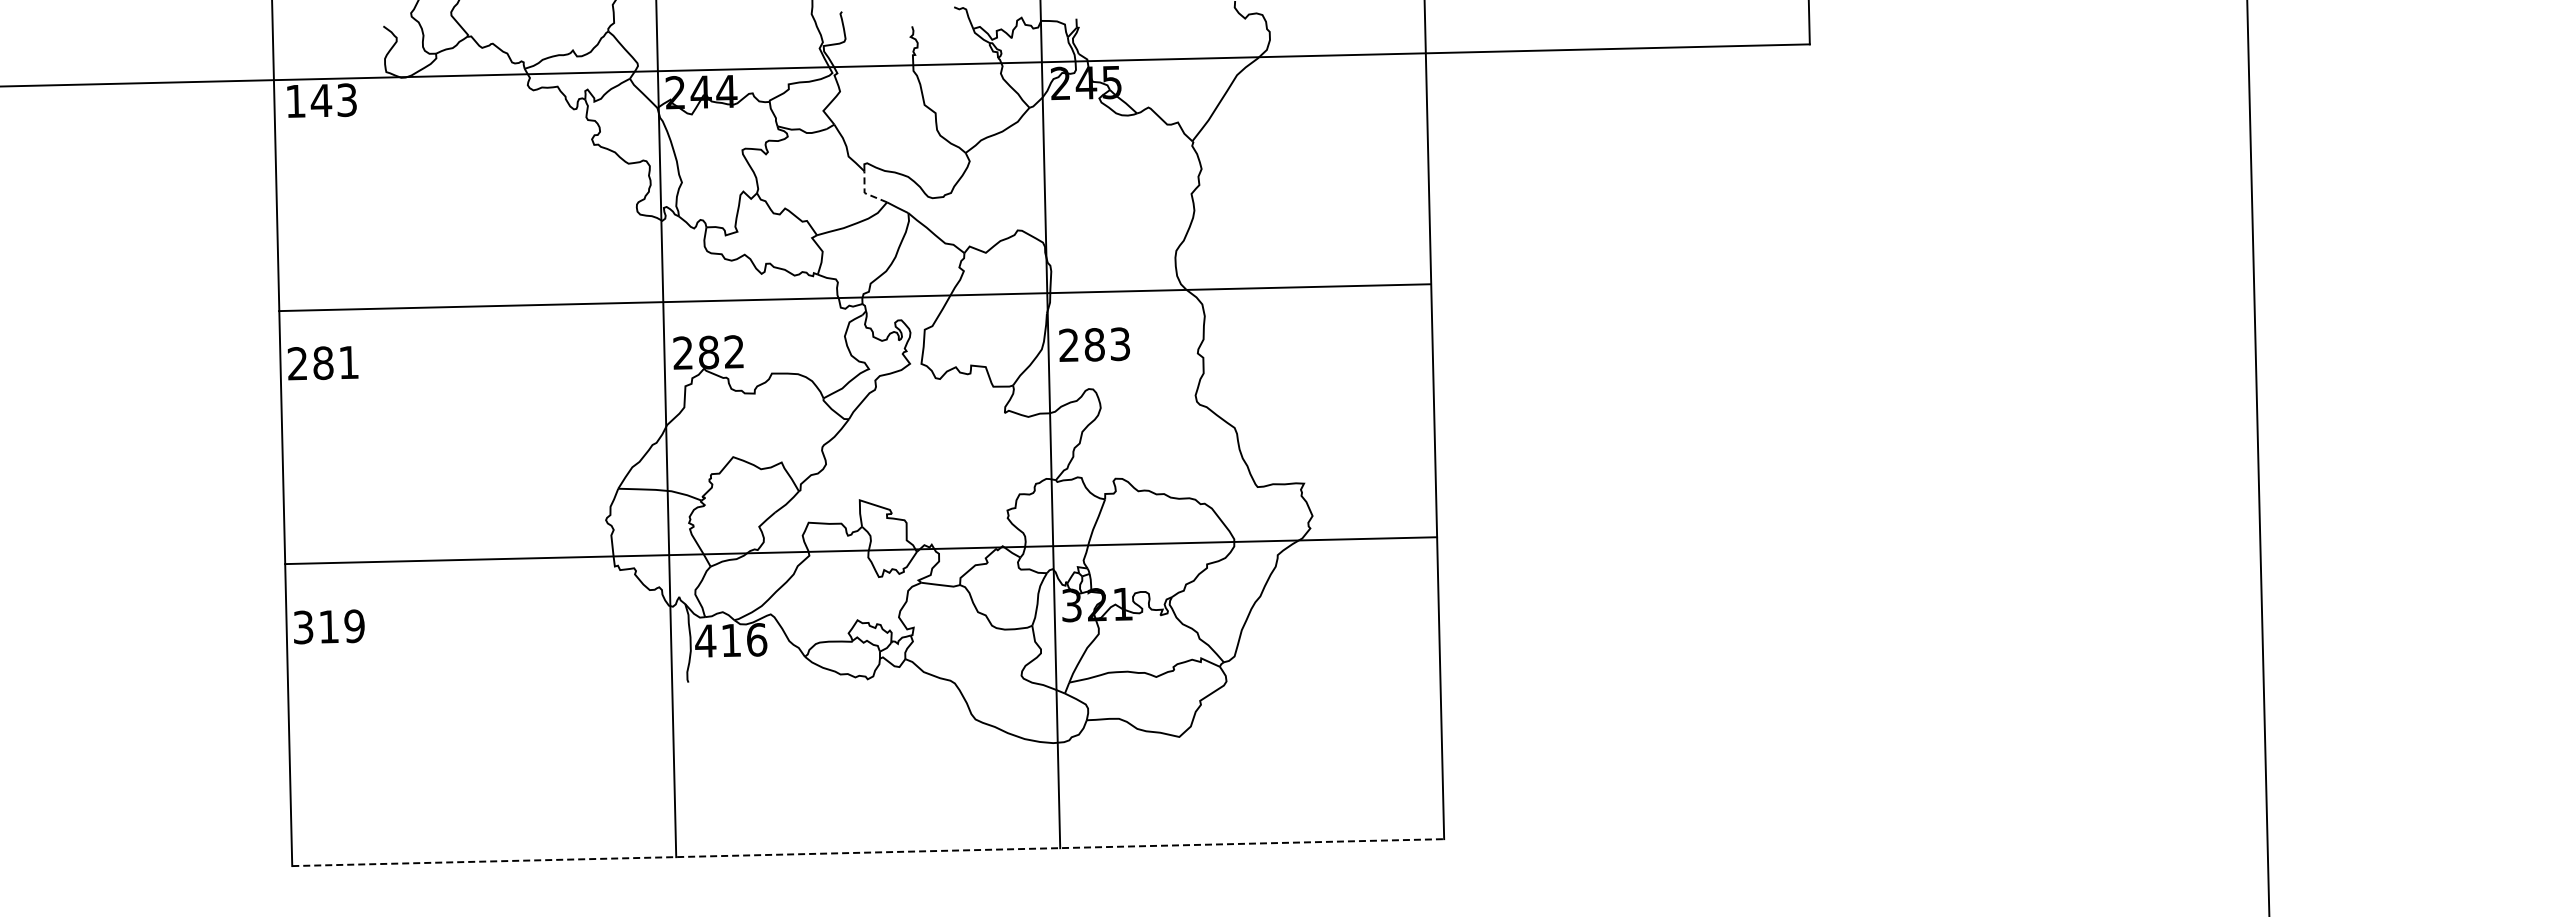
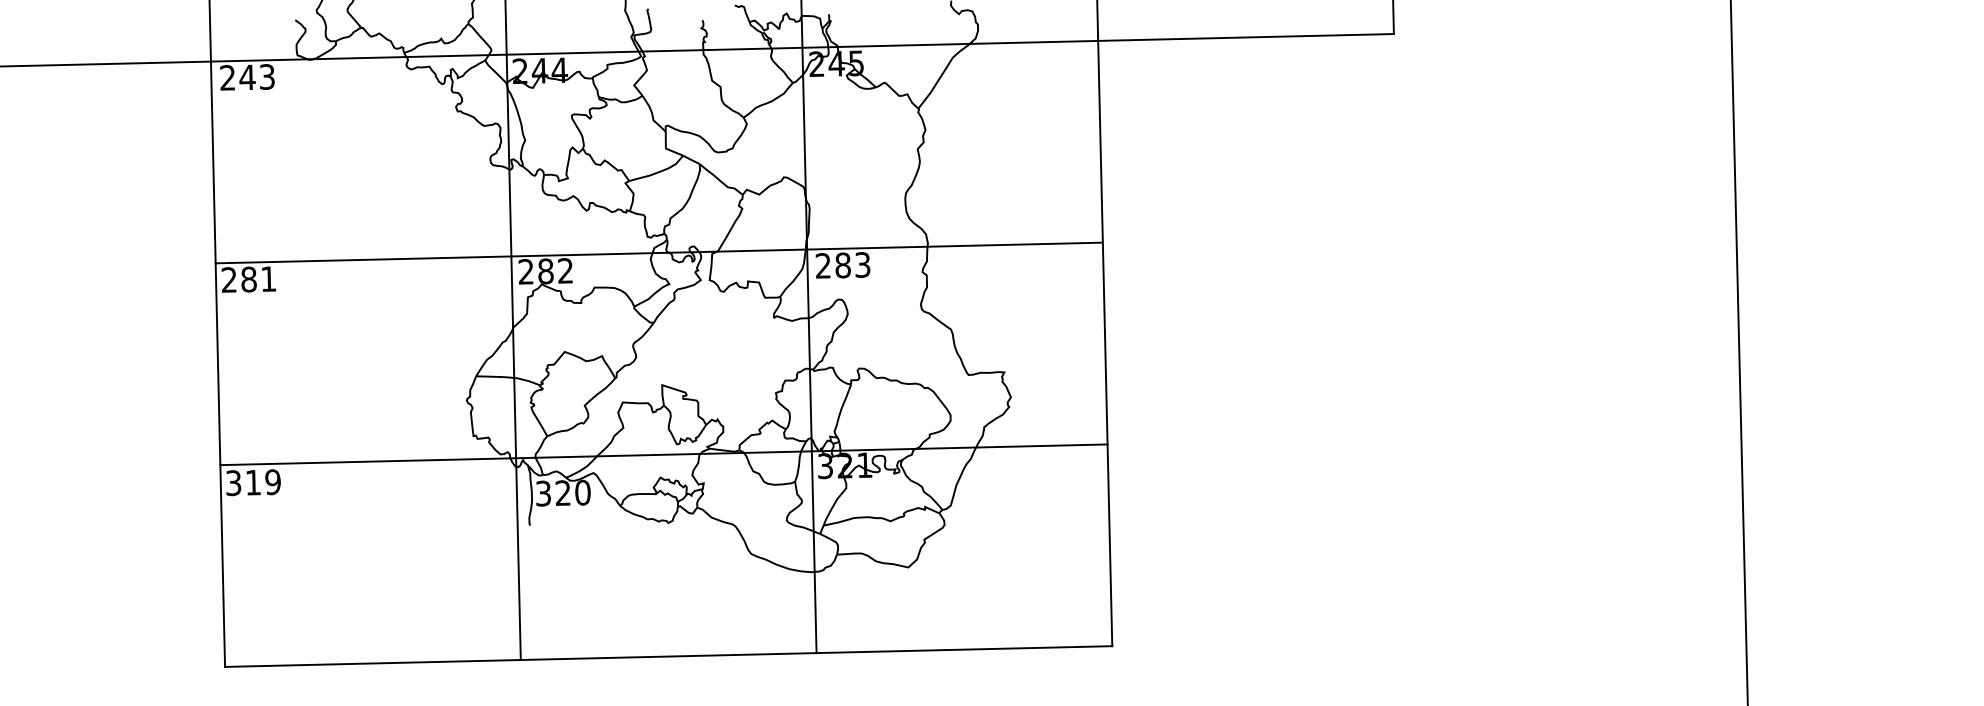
text: (295, 100) -> (227, 77), 143 -> 243
line: (865, 193) -> (666, 148), dashed -> solid
line: (854, 297) -> (658, 252), moved
line: (861, 550) -> (664, 454), moved
text: (731, 640) -> (563, 493), 416 -> 320
line: (868, 852) -> (668, 656), dashed -> solid

